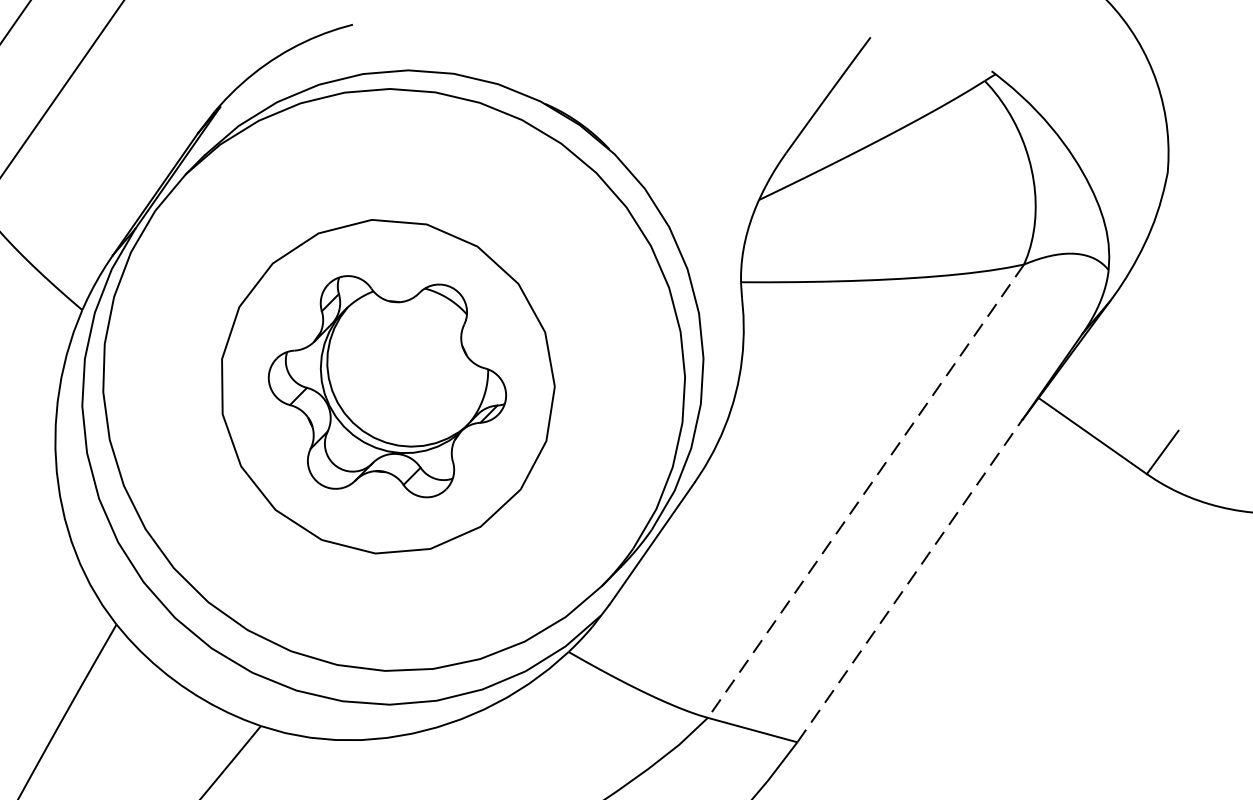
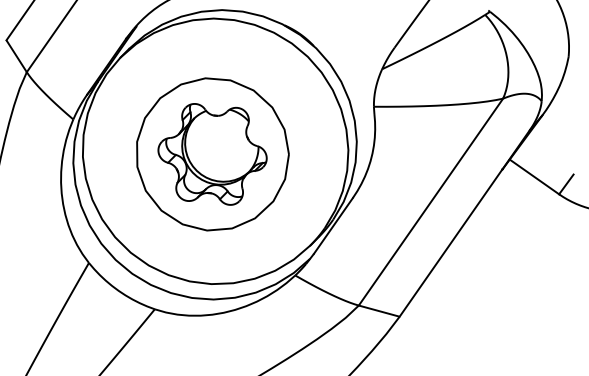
line: (864, 492) -> (430, 202), dashed -> solid
line: (910, 581) -> (451, 243), dashed -> solid

